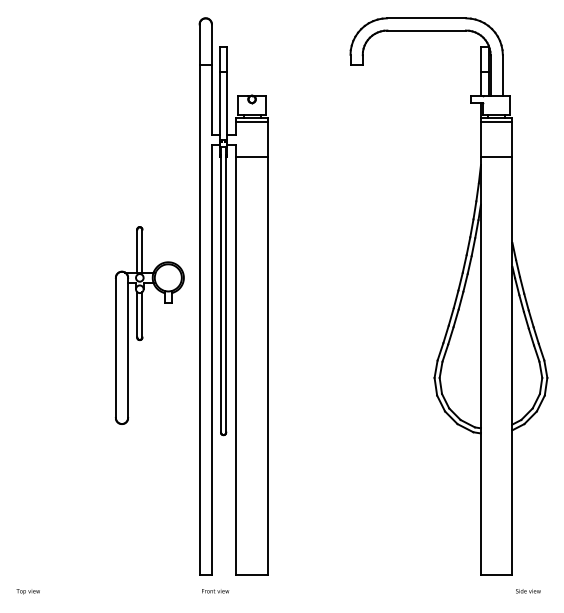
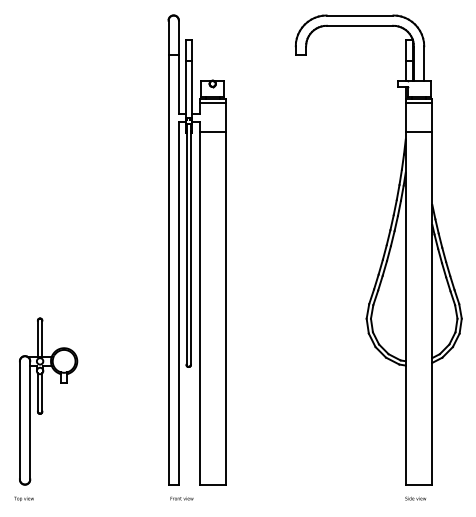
part: (149, 325) -> (48, 401), moved
text: (528, 591) -> (415, 498), moved

